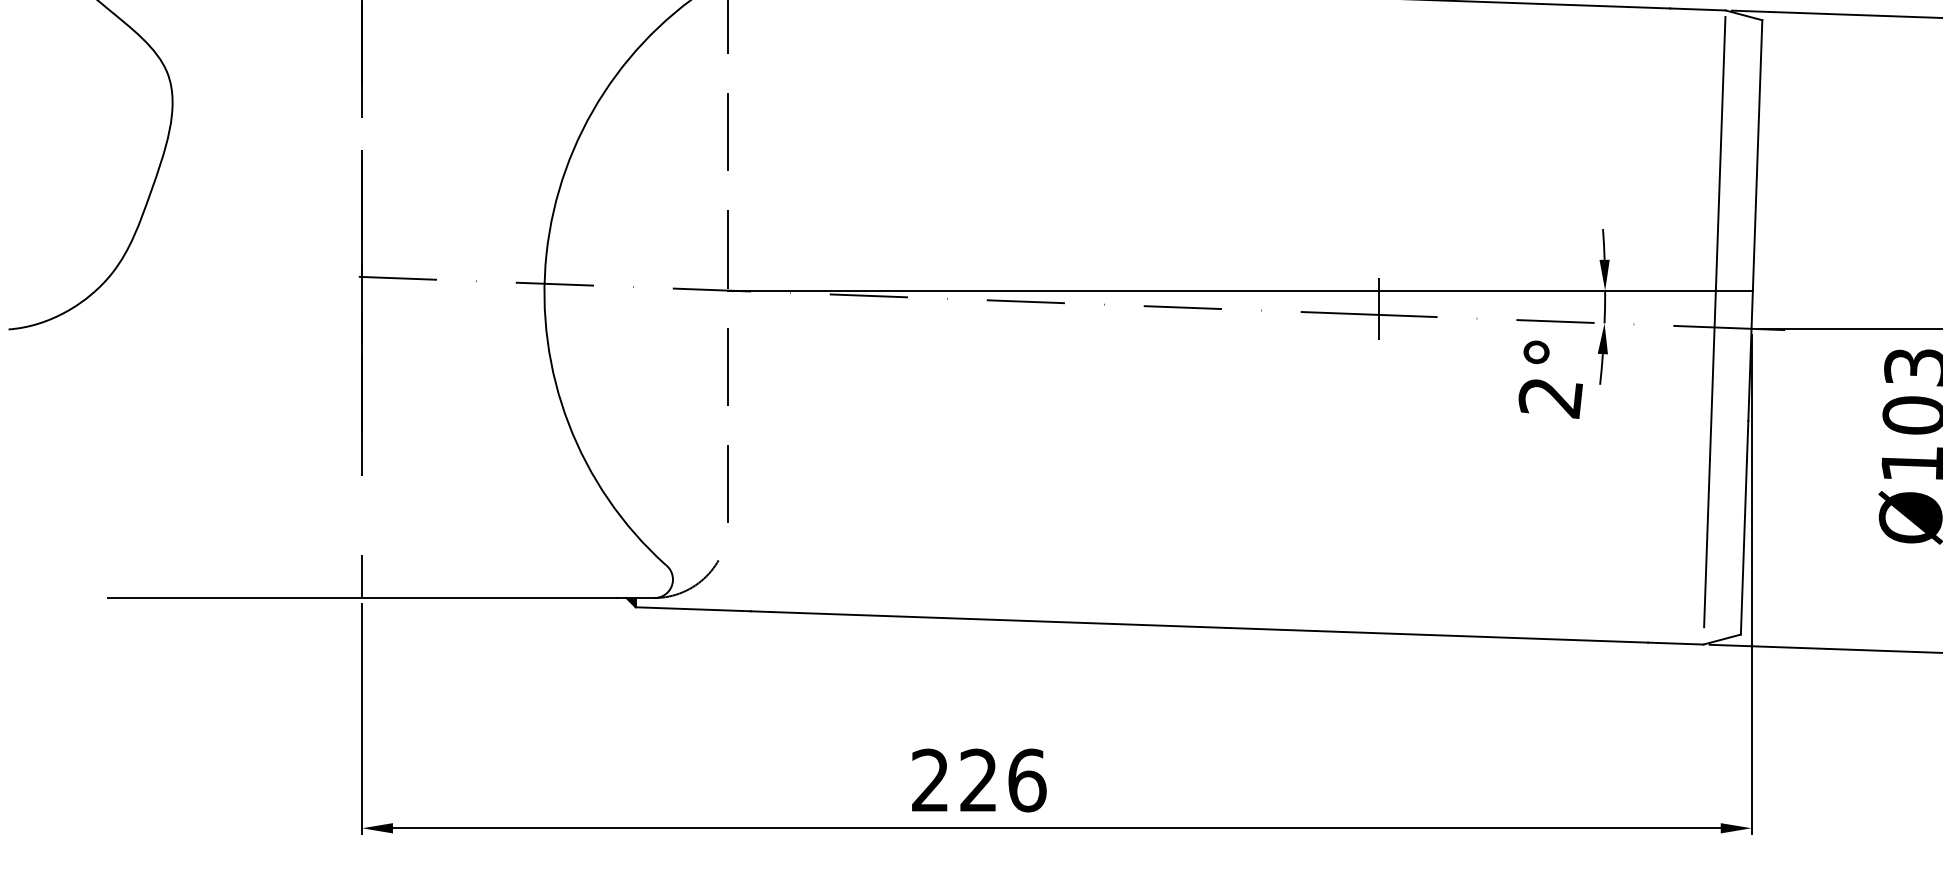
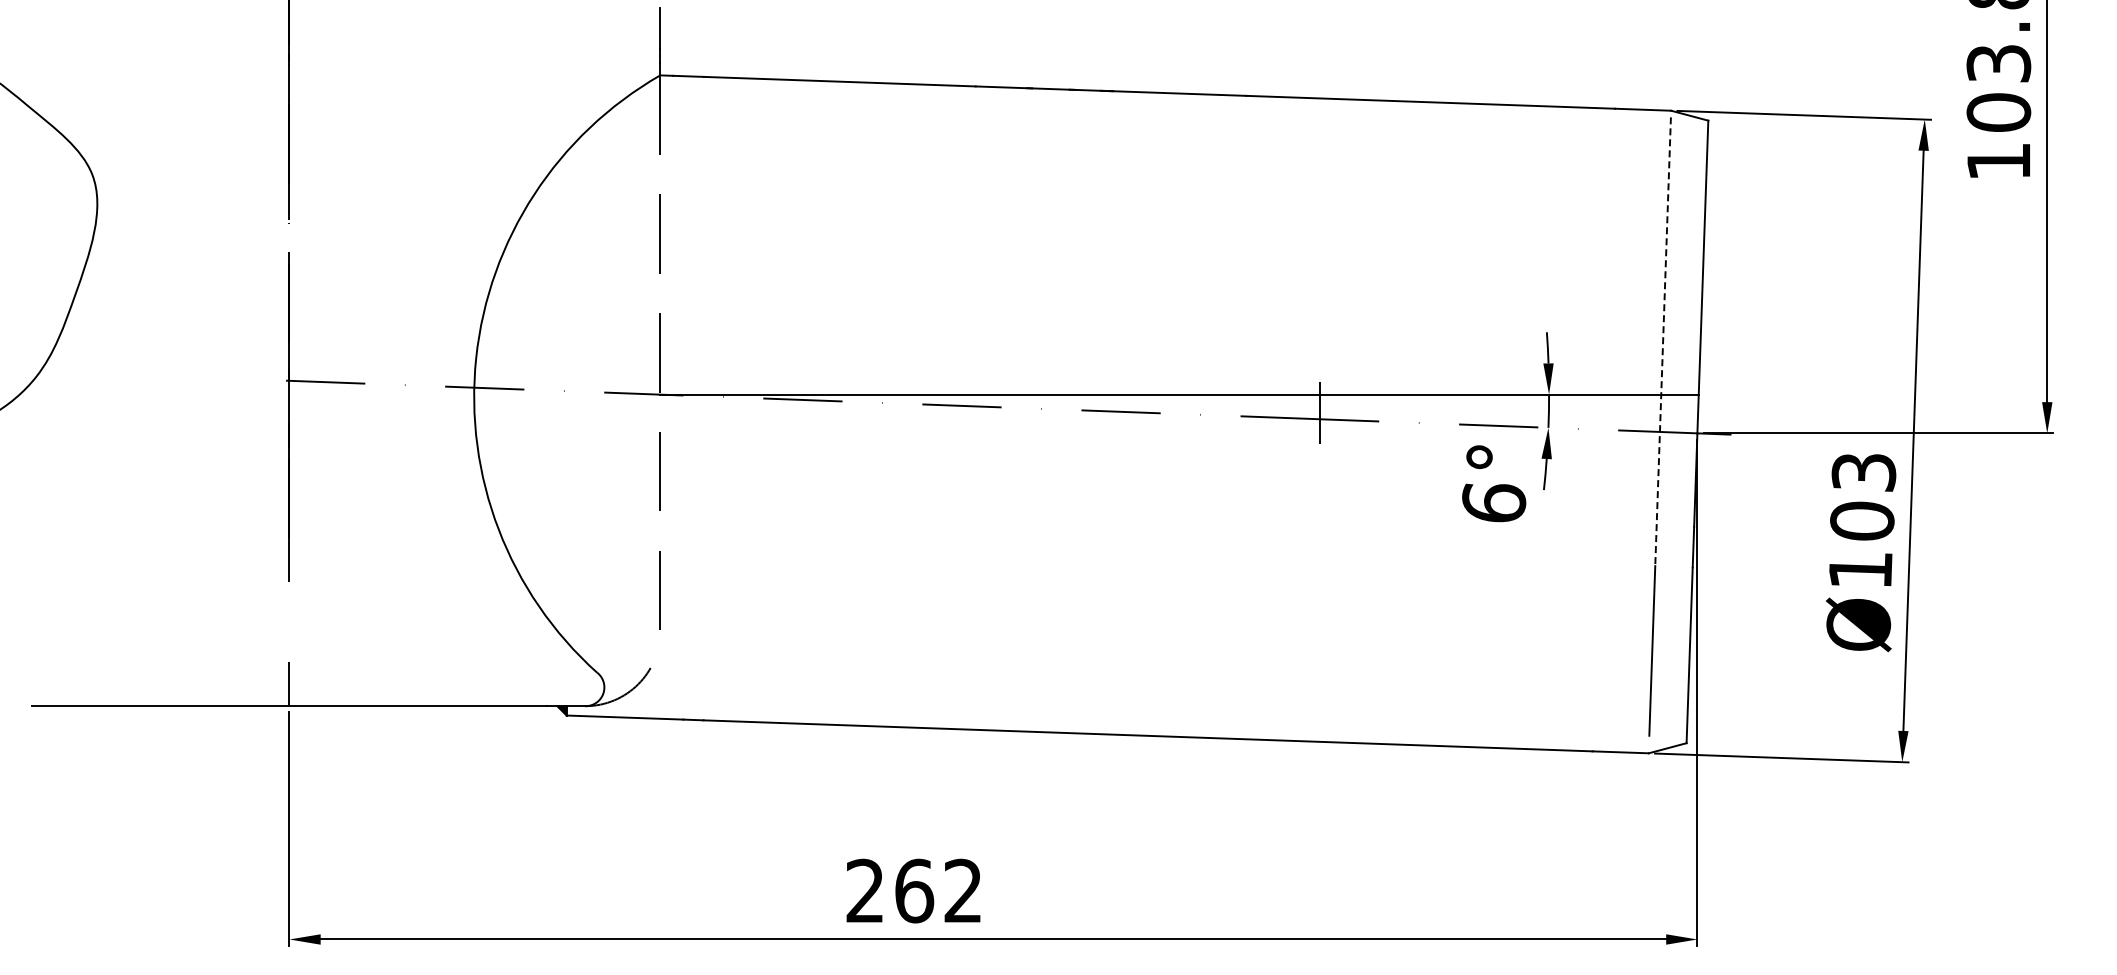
line: (1718, 238) -> (1663, 341), solid -> dashed
text: (1550, 398) -> (1493, 503), 2° -> 6°
text: (1003, 779) -> (939, 890), 226 -> 262

